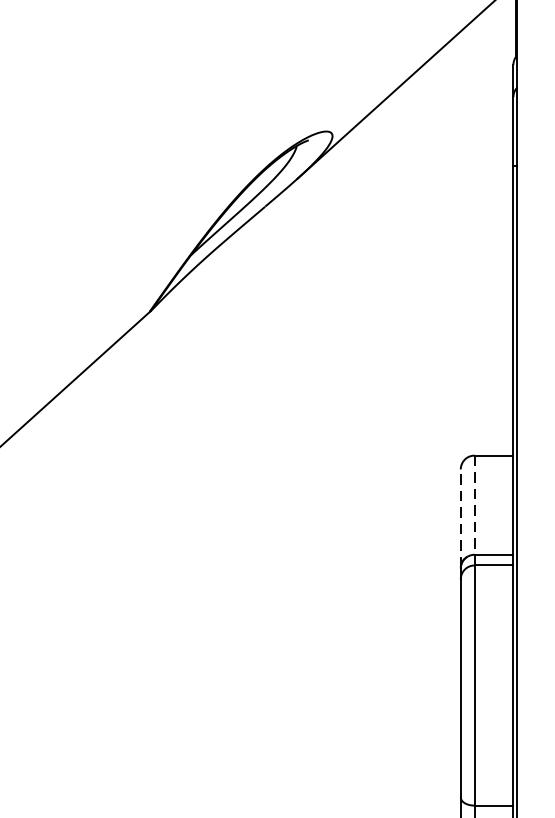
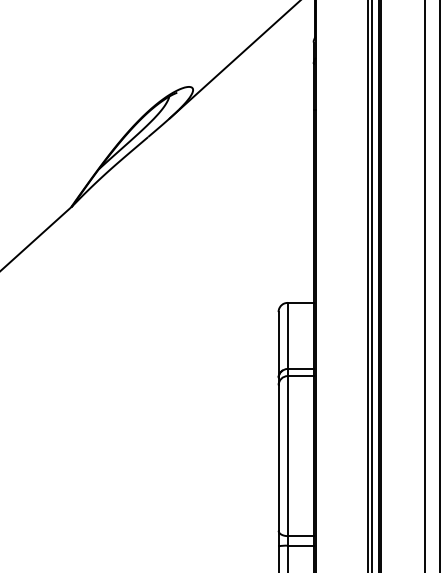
line: (474, 506) -> (287, 336), dashed -> solid
line: (460, 518) -> (278, 344), dashed -> solid

